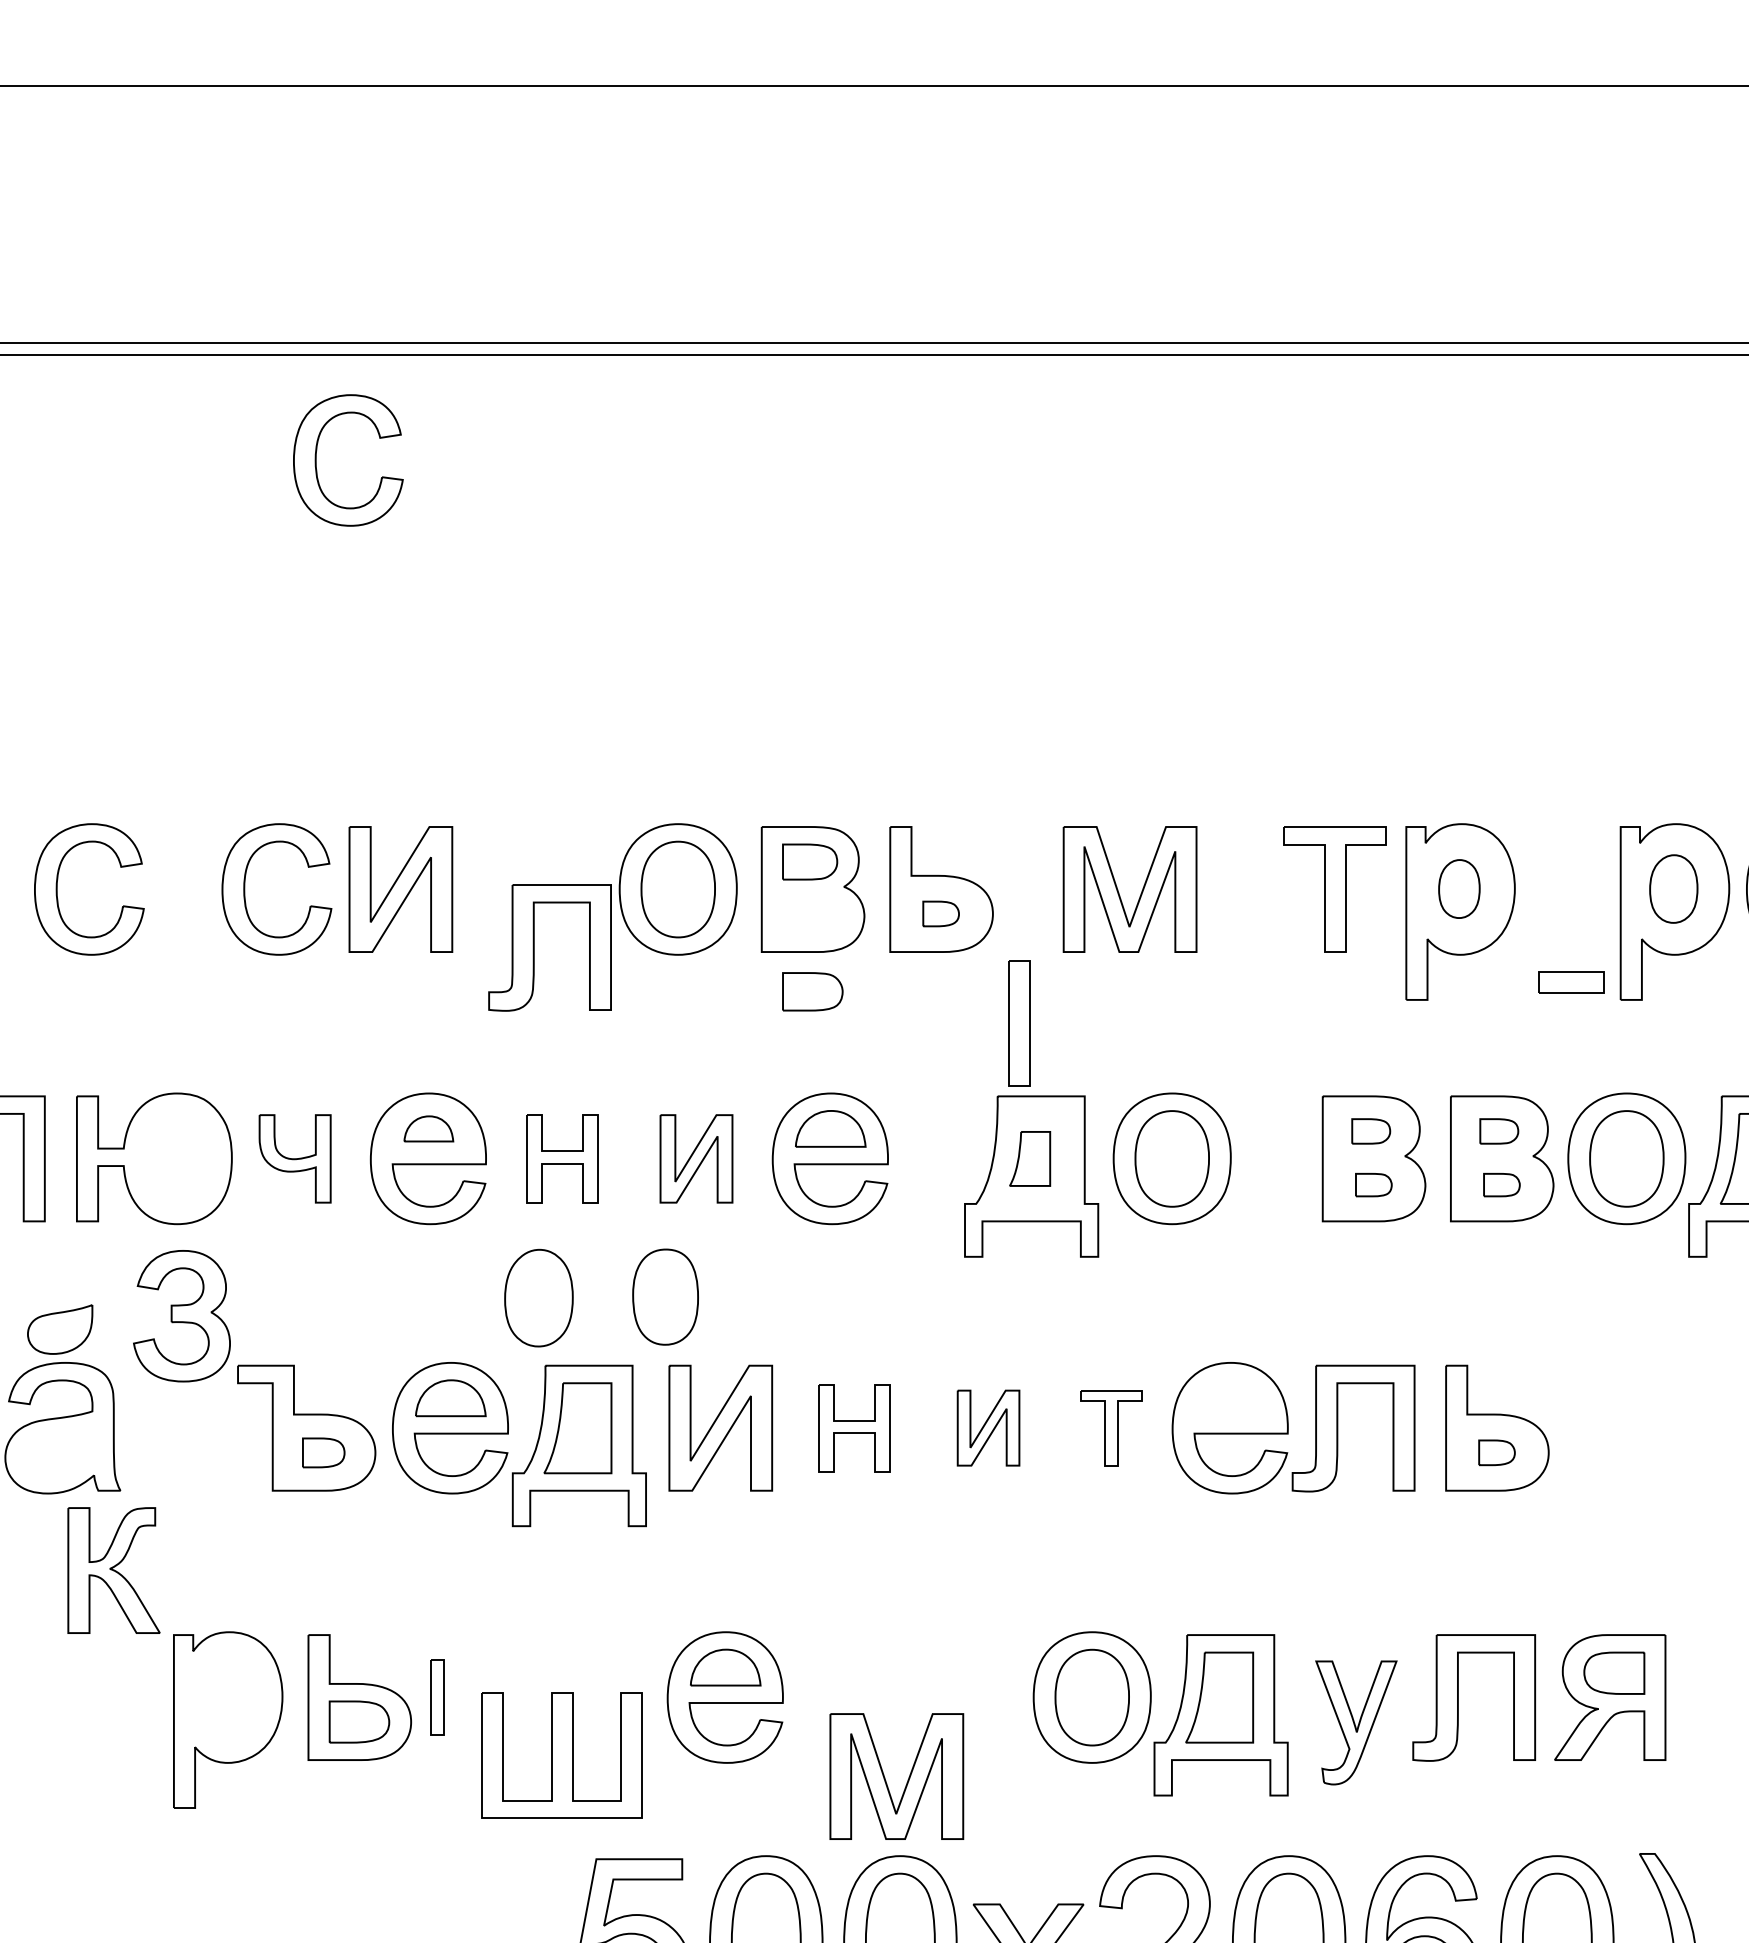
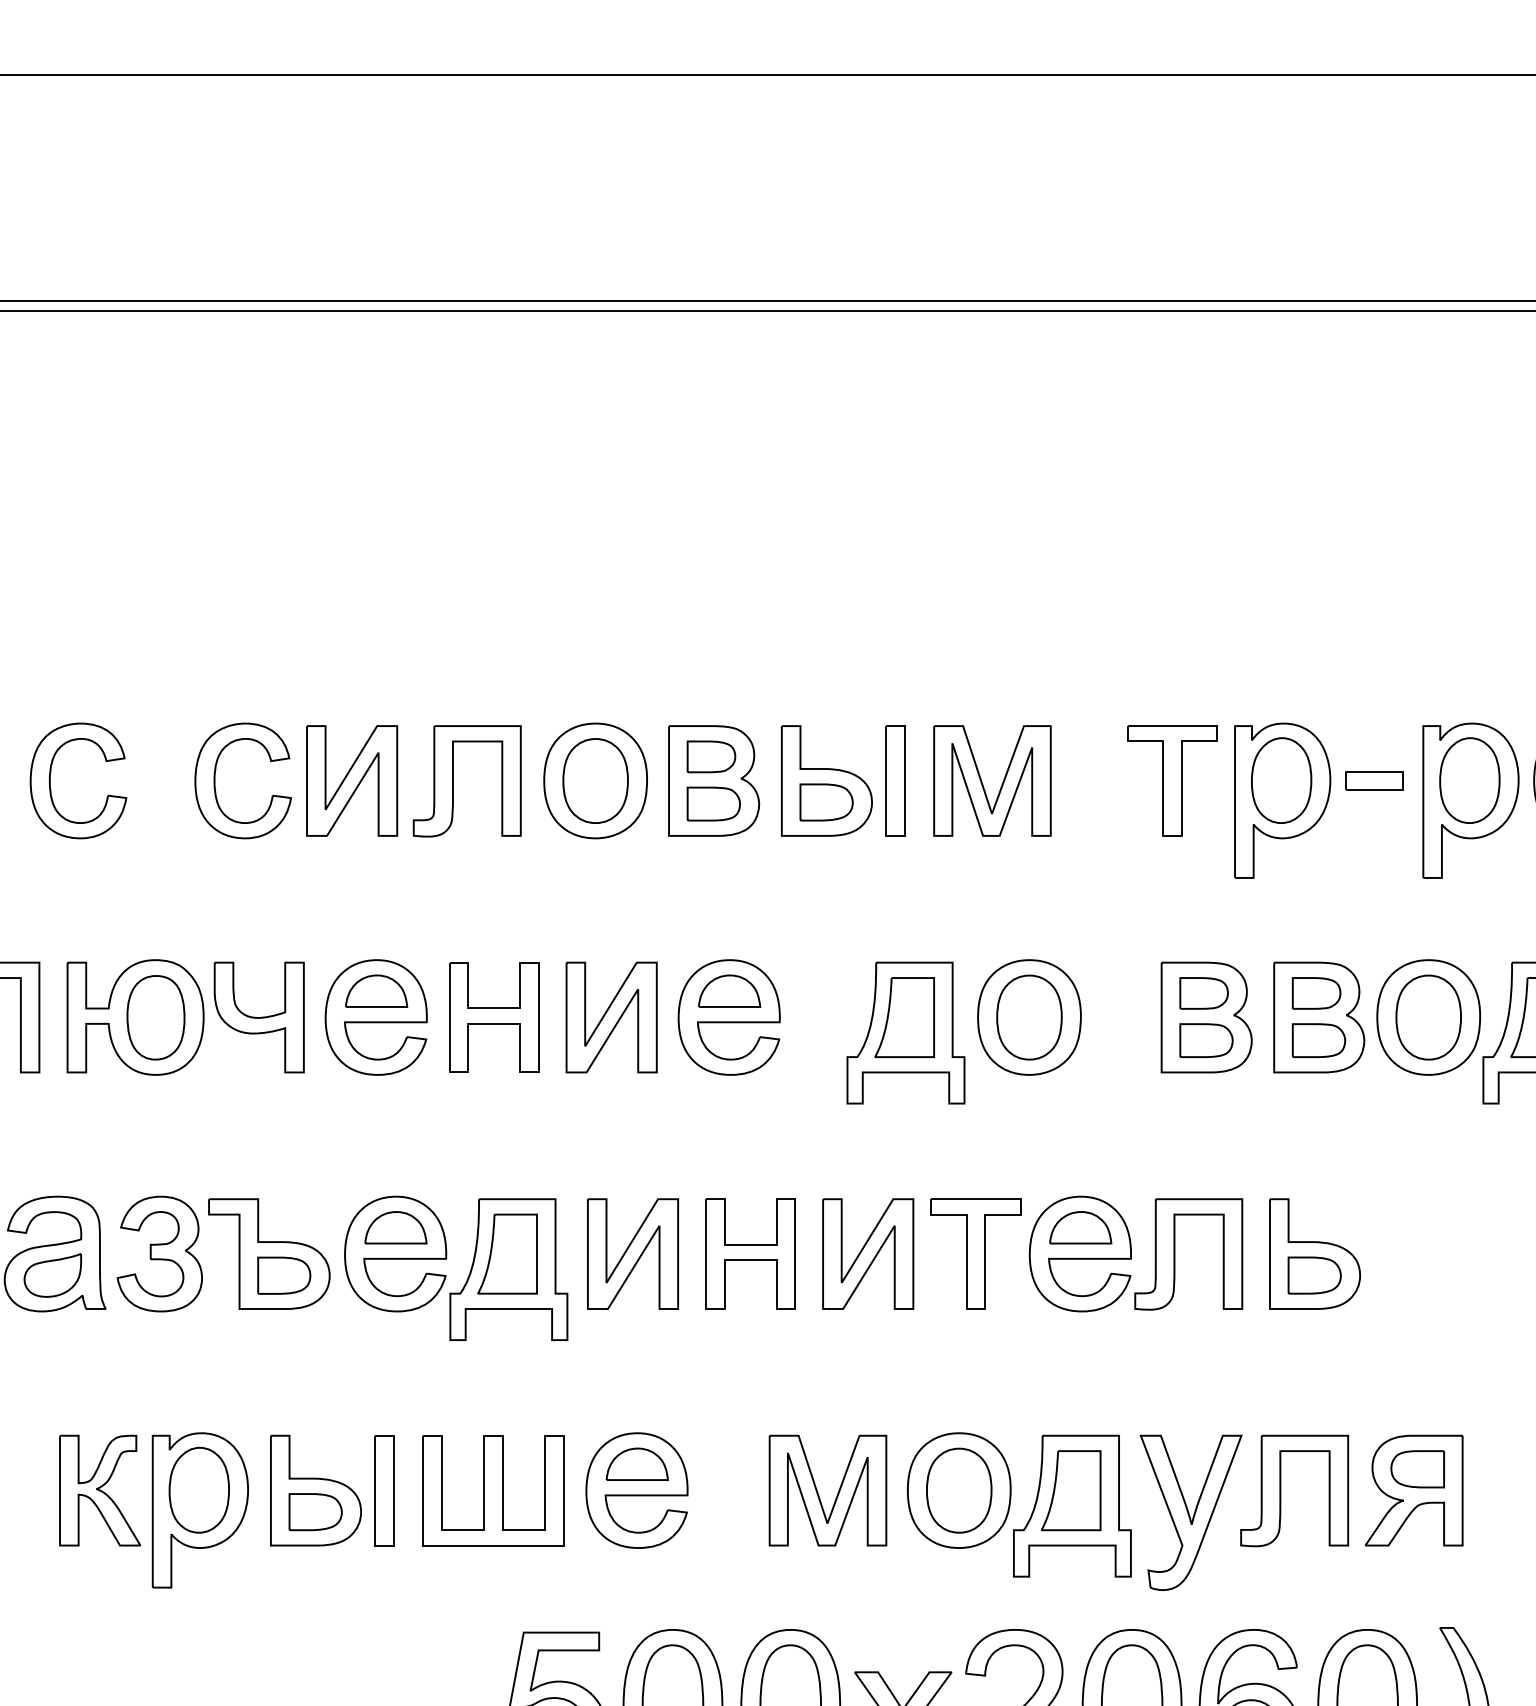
part: (316, 460) -> (277, 404), removed
part: (1459, 888) -> (1281, 780), size x1.67
part: (1673, 888) -> (1469, 780), size x1.43
part: (940, 913) -> (825, 802), size x1.67
part: (534, 947) -> (453, 780), moved
part: (1571, 982) -> (1373, 780), moved
part: (812, 991) -> (713, 803), moved
part: (1019, 1023) -> (895, 780), moved
part: (428, 1128) -> (376, 990), size x1.43
part: (1371, 1131) -> (1204, 993), size x1.43
part: (1499, 1131) -> (1316, 993), size x1.43
part: (294, 1158) -> (258, 1017), size x1.43
part: (562, 1158) -> (494, 1017), size x1.43
part: (696, 1158) -> (611, 1017), size x1.43
part: (1029, 1158) -> (904, 1017), size x1.67
part: (1373, 1184) -> (1206, 1040), size x1.67
part: (1501, 1184) -> (1318, 1040), size x1.67
part: (665, 1296) -> (155, 1017), moved
part: (538, 1297) -> (198, 1489), moved
part: (181, 1316) -> (159, 1254), moved
part: (60, 1329) -> (53, 1275), moved
part: (1230, 1398) -> (1080, 1227), added
part: (988, 1427) -> (868, 1253), size x1.67
part: (854, 1428) -> (750, 1254), size x1.43
part: (1111, 1428) -> (976, 1254), size x1.67
part: (323, 1452) -> (284, 1275), size x1.43
part: (1496, 1452) -> (1314, 1275), size x1.67
part: (113, 1570) -> (99, 1490), moved
part: (437, 1697) -> (384, 1490), size x1.67
part: (1356, 1722) -> (1191, 1512), size x1.43
part: (561, 1755) -> (493, 1490), moved
part: (886, 1780) -> (818, 1494), moved

